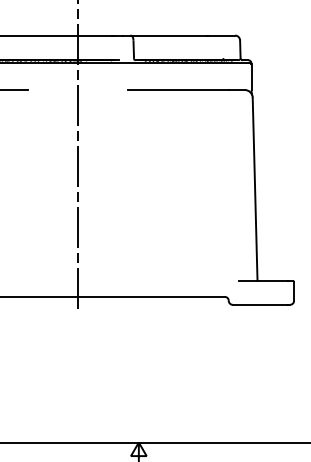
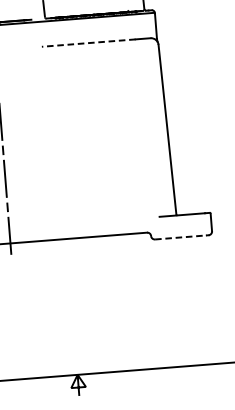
line: (178, 90) -> (88, 43), solid -> dashed
line: (260, 304) -> (180, 237), solid -> dashed

